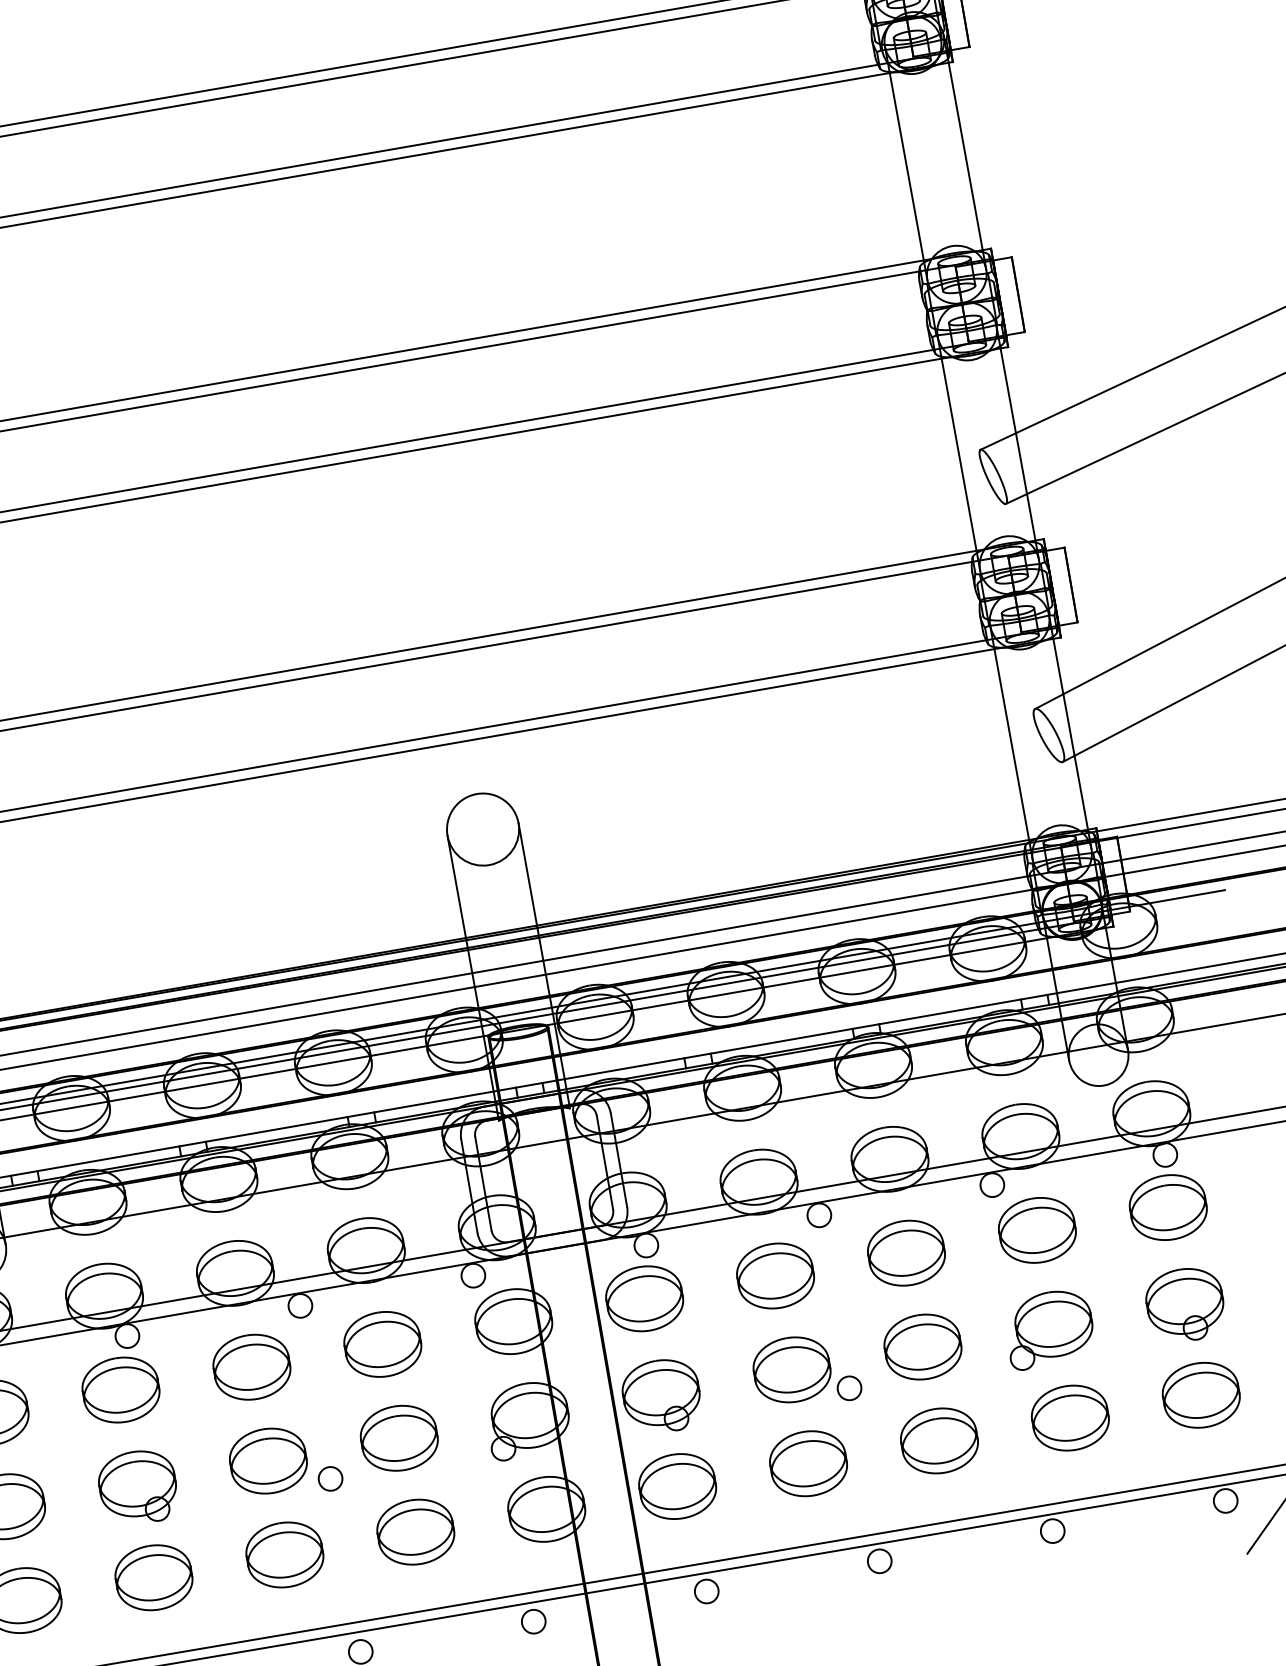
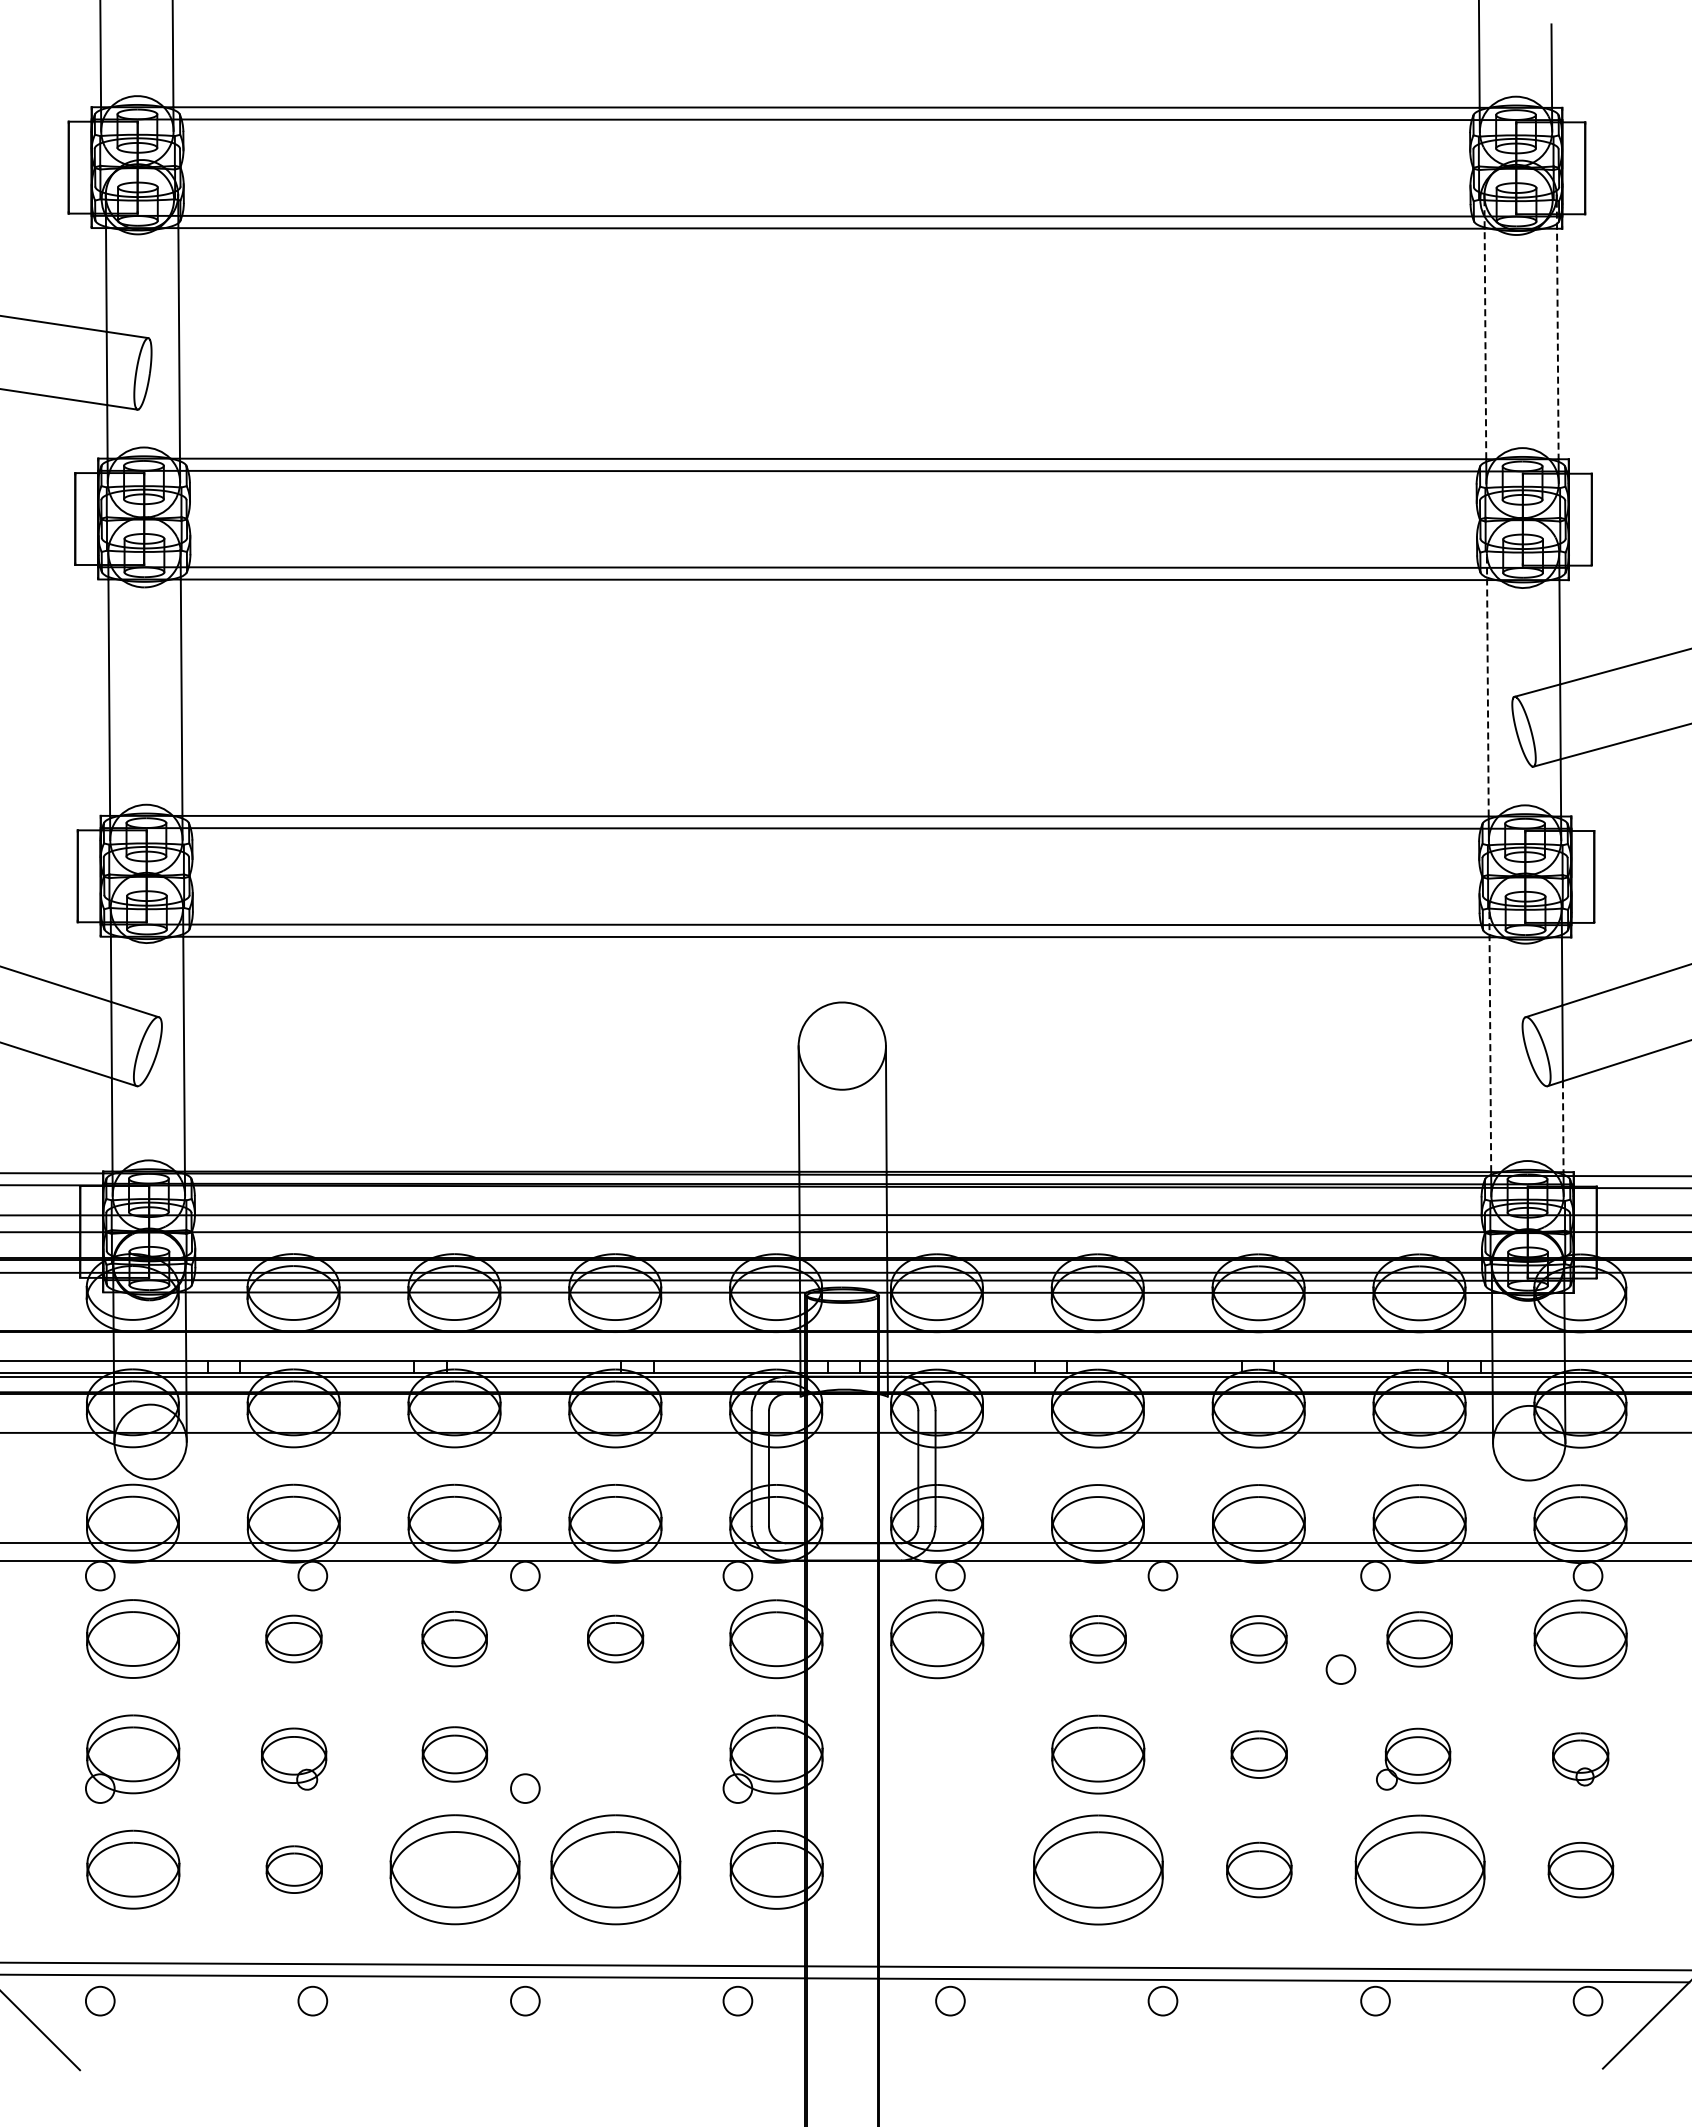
line: (963, 145) -> (1557, 330), solid -> dashed
line: (904, 154) -> (1485, 329), solid -> dashed
line: (956, 443) -> (1487, 684), solid -> dashed
line: (1009, 732) -> (1490, 1040), solid -> dashed
line: (1081, 793) -> (1563, 1127), solid -> dashed
part: (1037, 1230) -> (1419, 1639), size x0.7
part: (906, 1253) -> (1258, 1639), size x0.6
part: (775, 1276) -> (1098, 1639), size x0.6
part: (1185, 1305) -> (1580, 1759), size x0.6
part: (1049, 1328) -> (1413, 1758), size x0.7
part: (382, 1343) -> (615, 1638), size x0.6
part: (923, 1346) -> (1259, 1754), size x0.6
part: (251, 1366) -> (454, 1638), size x0.7
circle: (849, 1388) -> (1340, 1669), moved
part: (120, 1389) -> (293, 1638), size x0.6
part: (1200, 1394) -> (1580, 1869), size x0.7
part: (661, 1395) -> (937, 1758), removed
part: (1069, 1417) -> (1419, 1869), size x1.4
part: (399, 1438) -> (615, 1754), removed
part: (939, 1440) -> (1259, 1869), size x0.7
part: (268, 1461) -> (454, 1754), size x0.7
part: (808, 1463) -> (1098, 1869), size x1.4
part: (677, 1486) -> (937, 1869), removed
part: (137, 1487) -> (293, 1758), size x0.7
part: (415, 1531) -> (615, 1869), size x1.4
part: (284, 1554) -> (454, 1869), size x1.4
part: (154, 1577) -> (294, 1869), size x0.6

